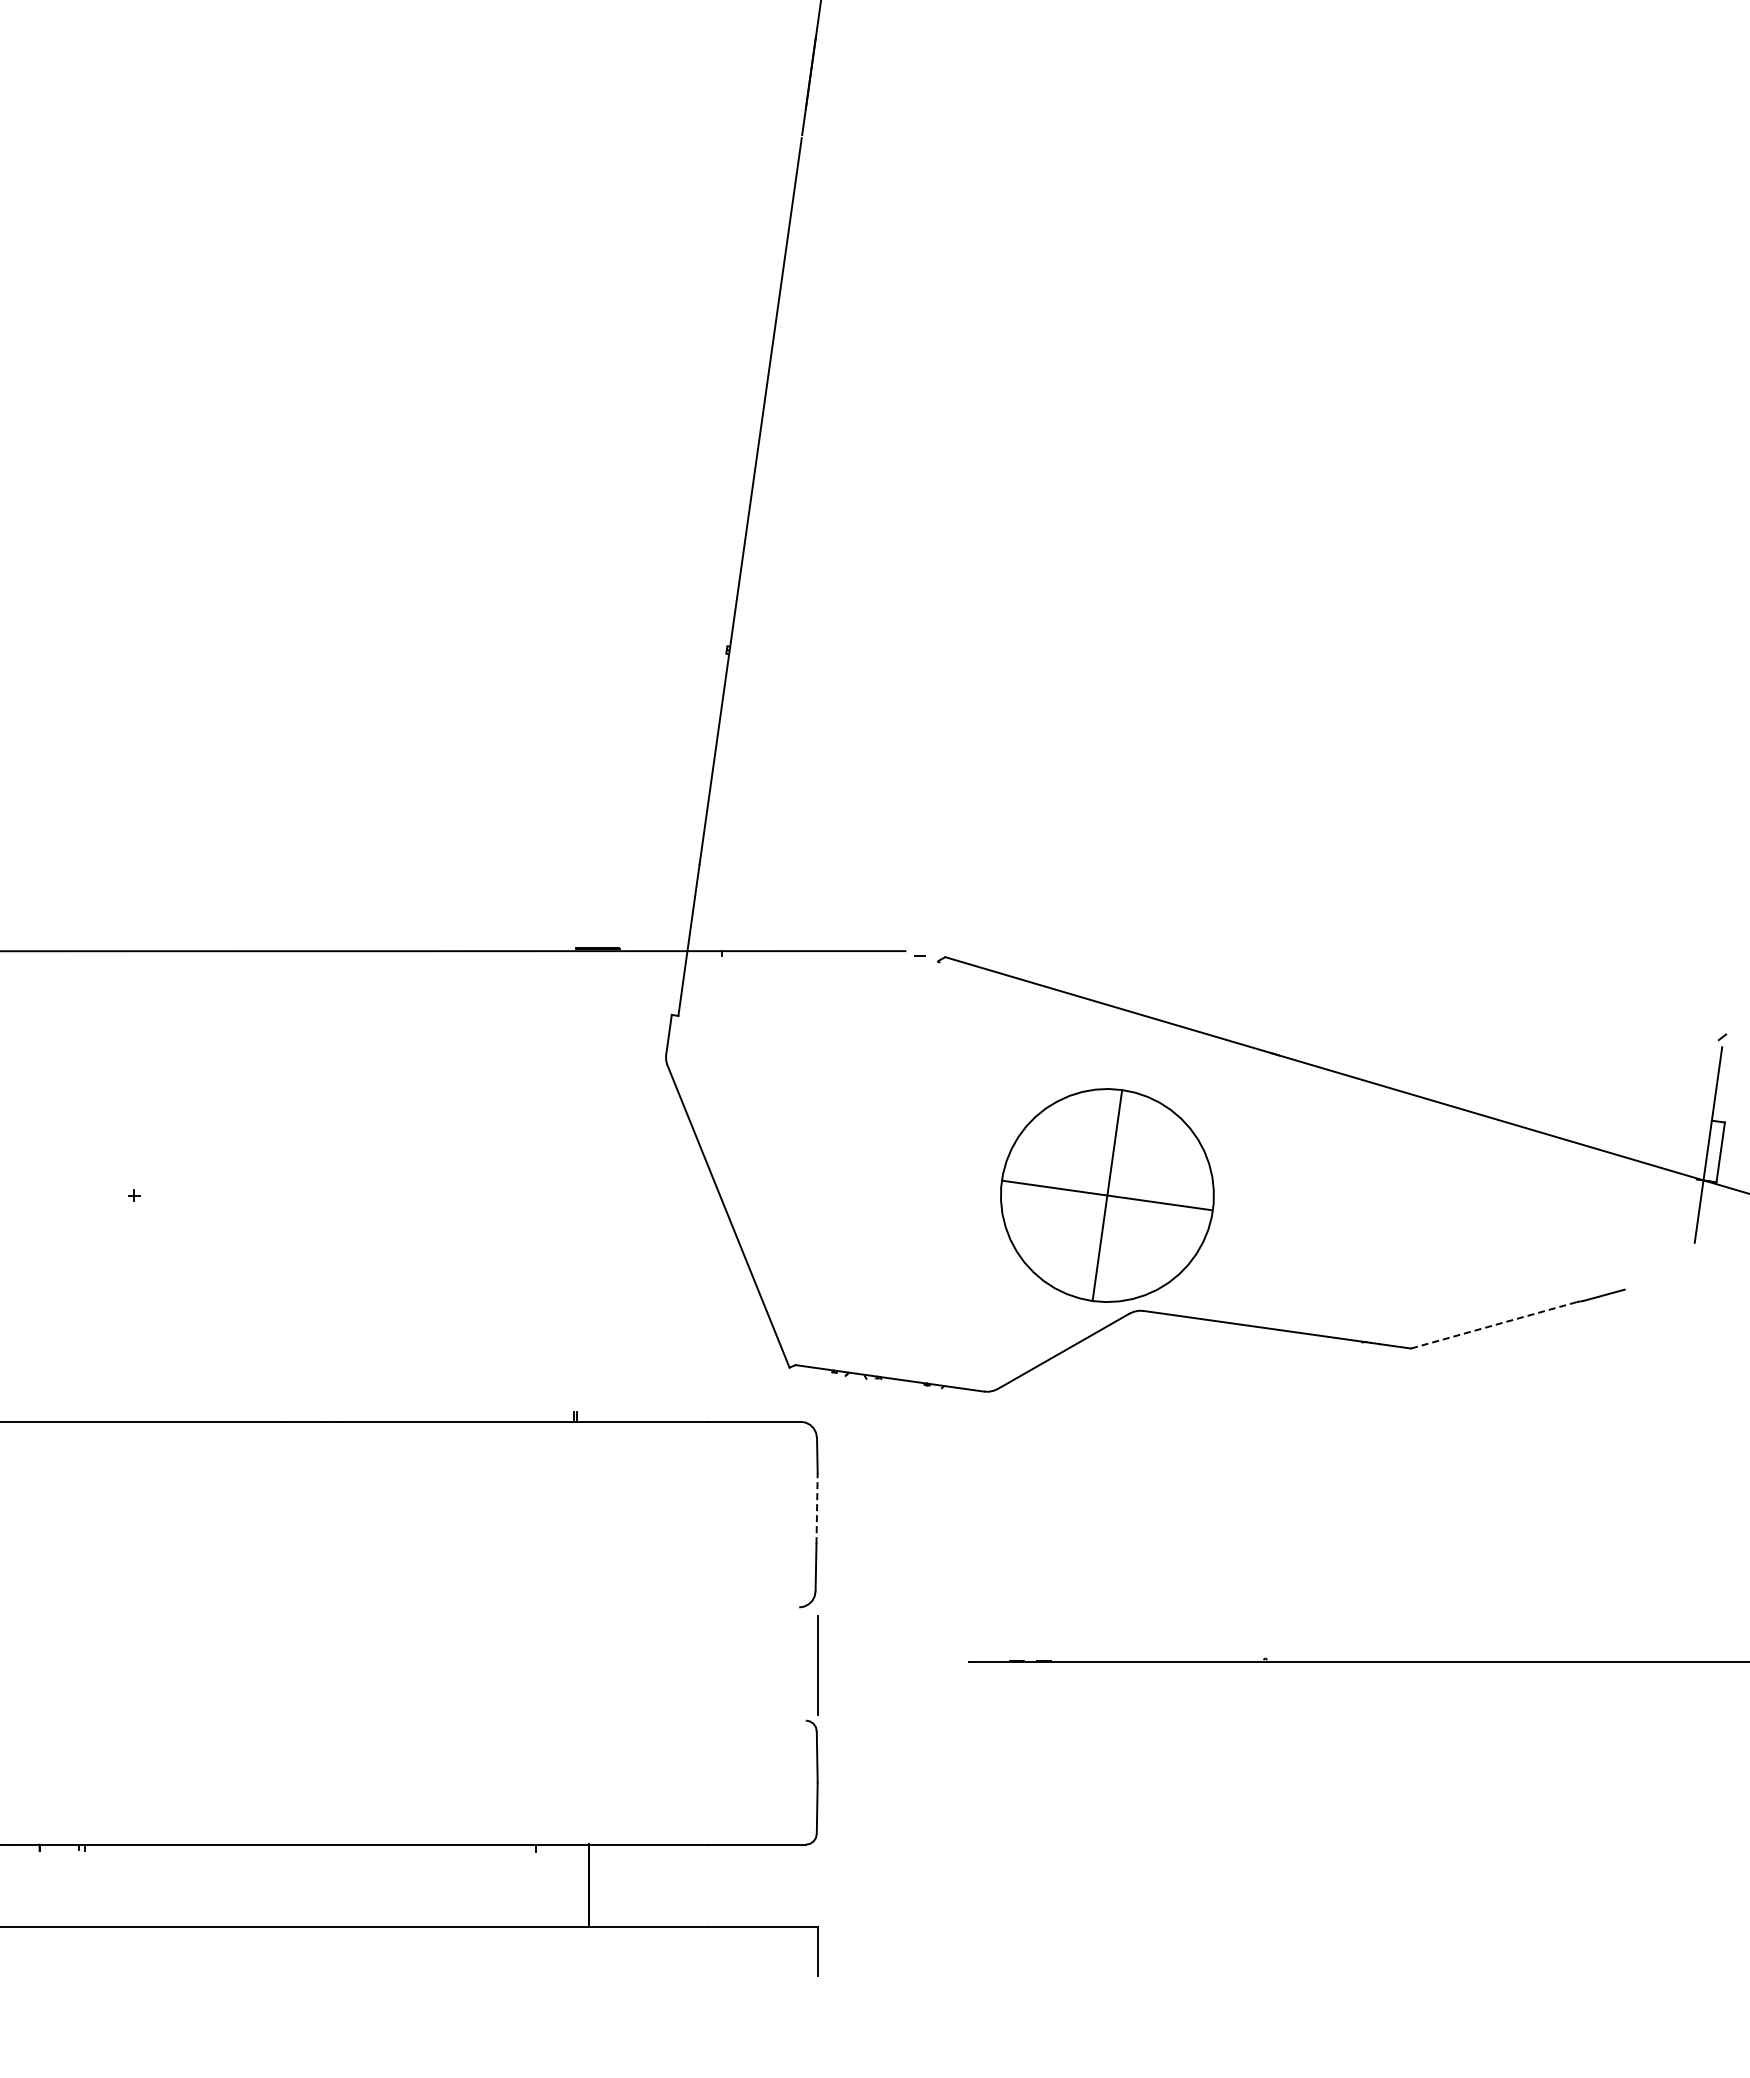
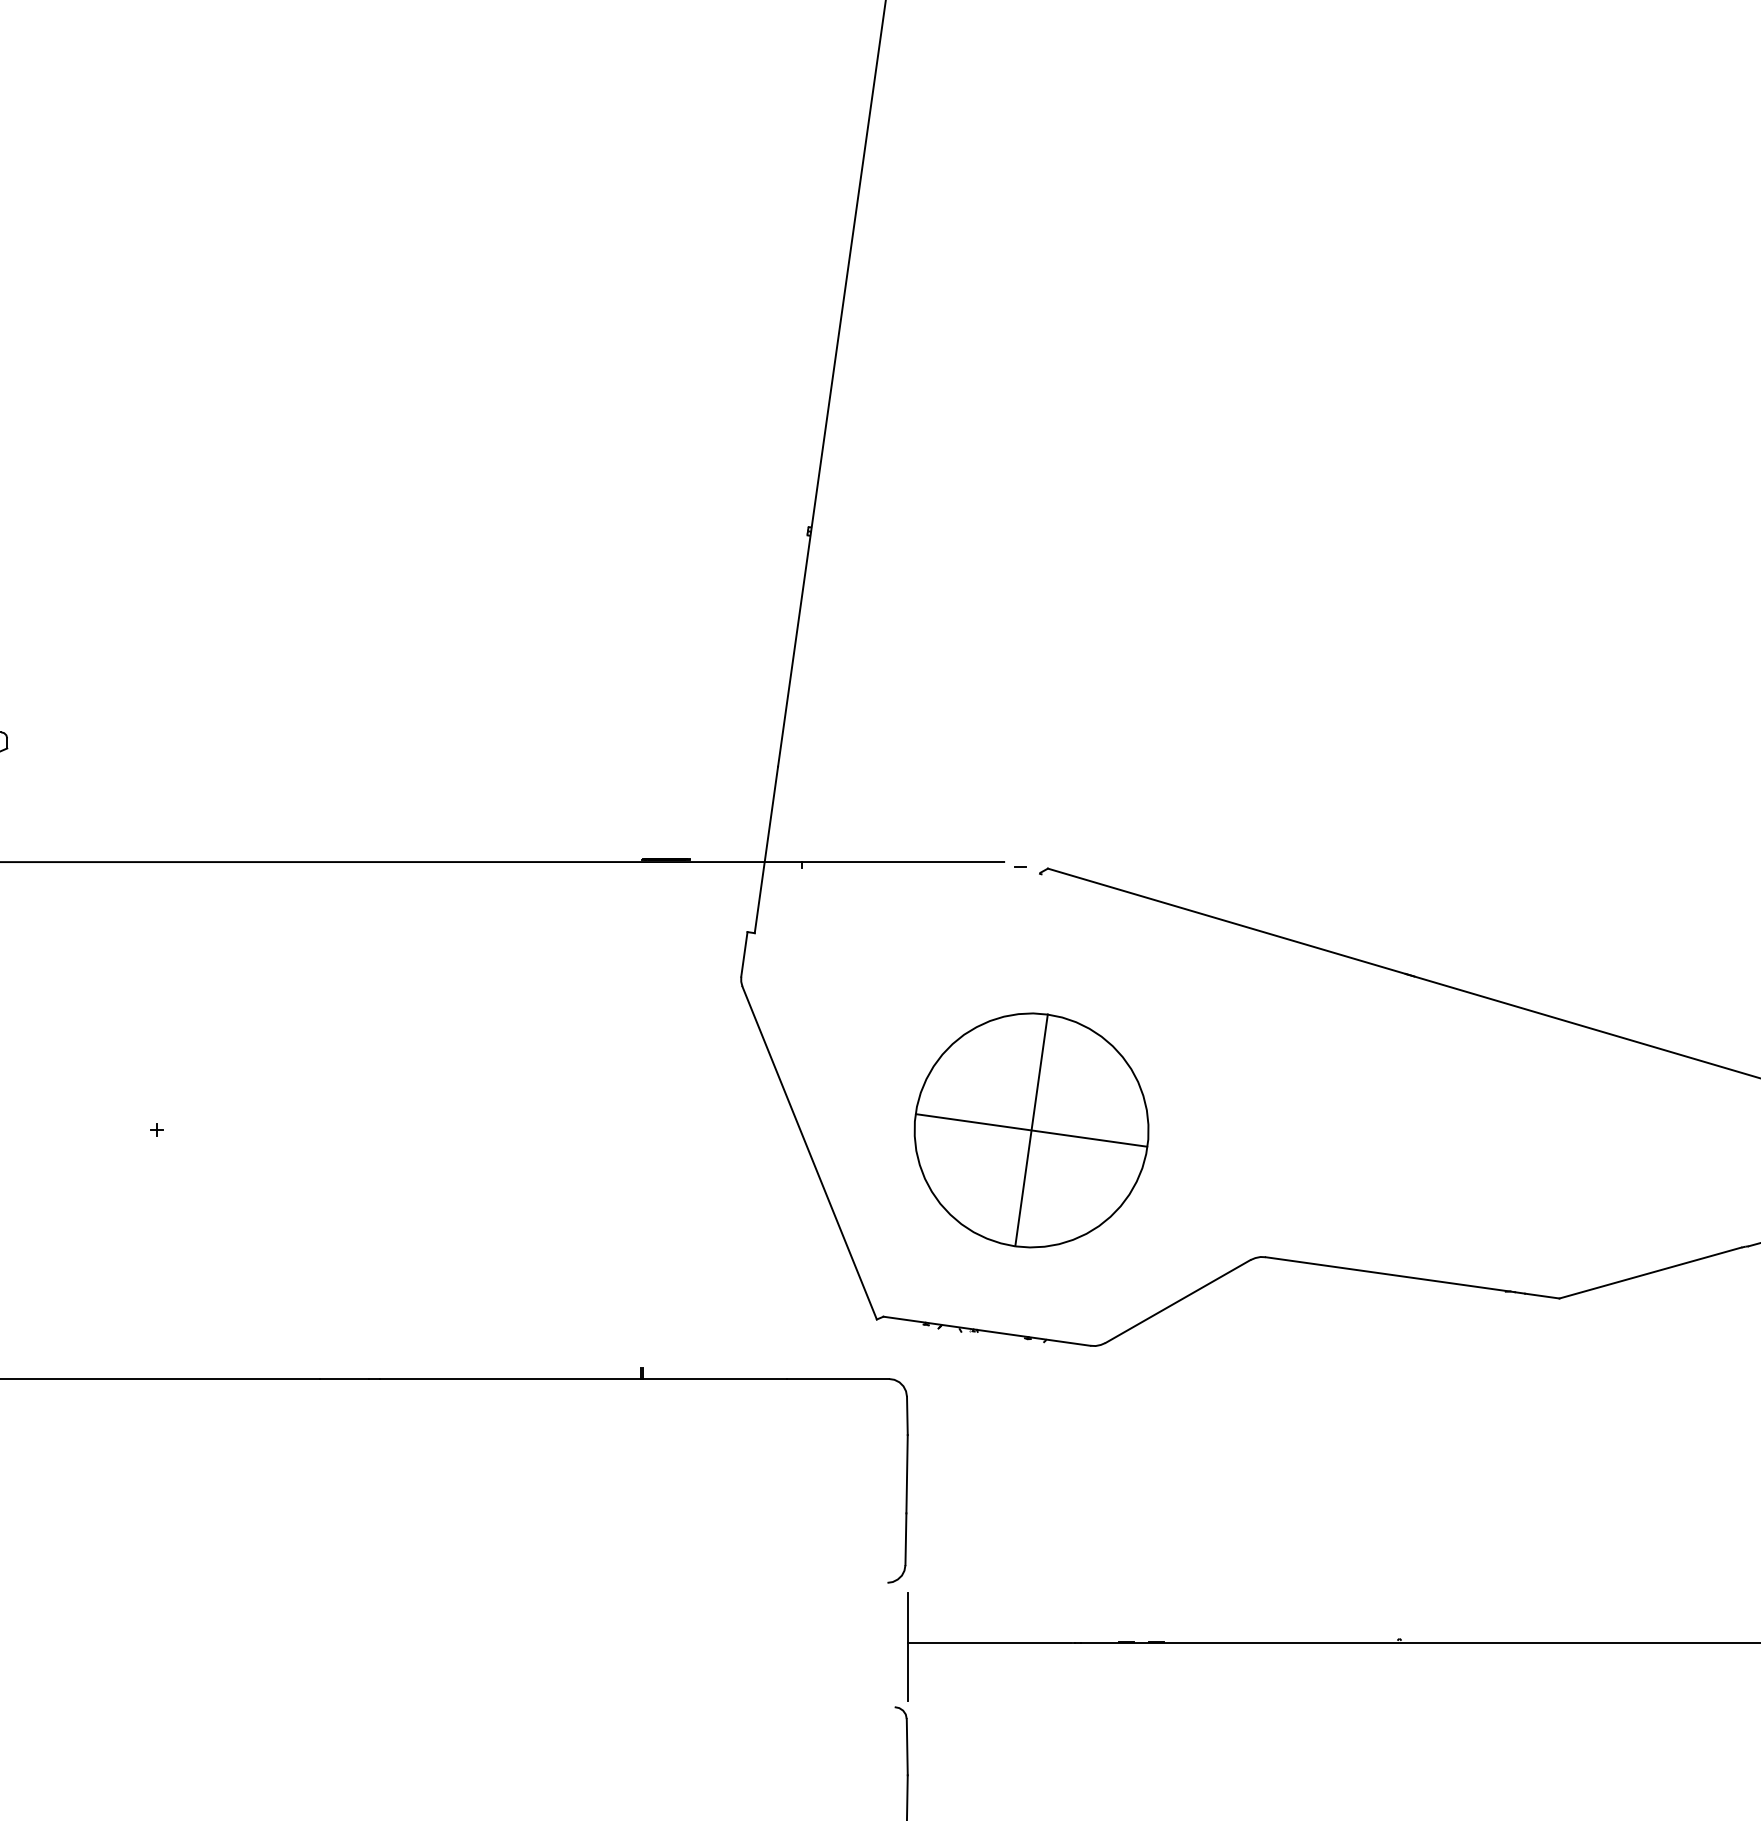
part: (1107, 1195) -> (1031, 1130), moved
line: (1493, 1325) -> (1650, 1273), dashed -> solid
line: (817, 1508) -> (907, 1474), dashed -> solid
line: (892, 1662) -> (989, 1643), added

